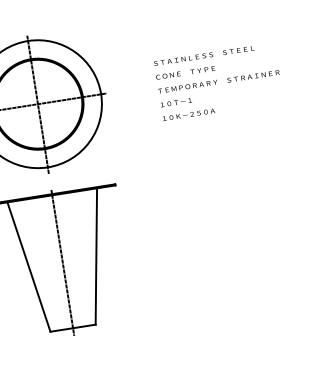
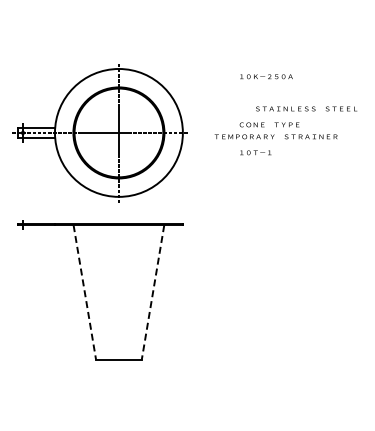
text: (204, 55) -> (306, 108), moved
text: (218, 81) -> (275, 136), moved
text: (188, 114) -> (266, 76), moved
line: (95, 256) -> (152, 292), solid -> dashed
line: (62, 262) -> (118, 293), removed
line: (28, 267) -> (84, 292), solid -> dashed

